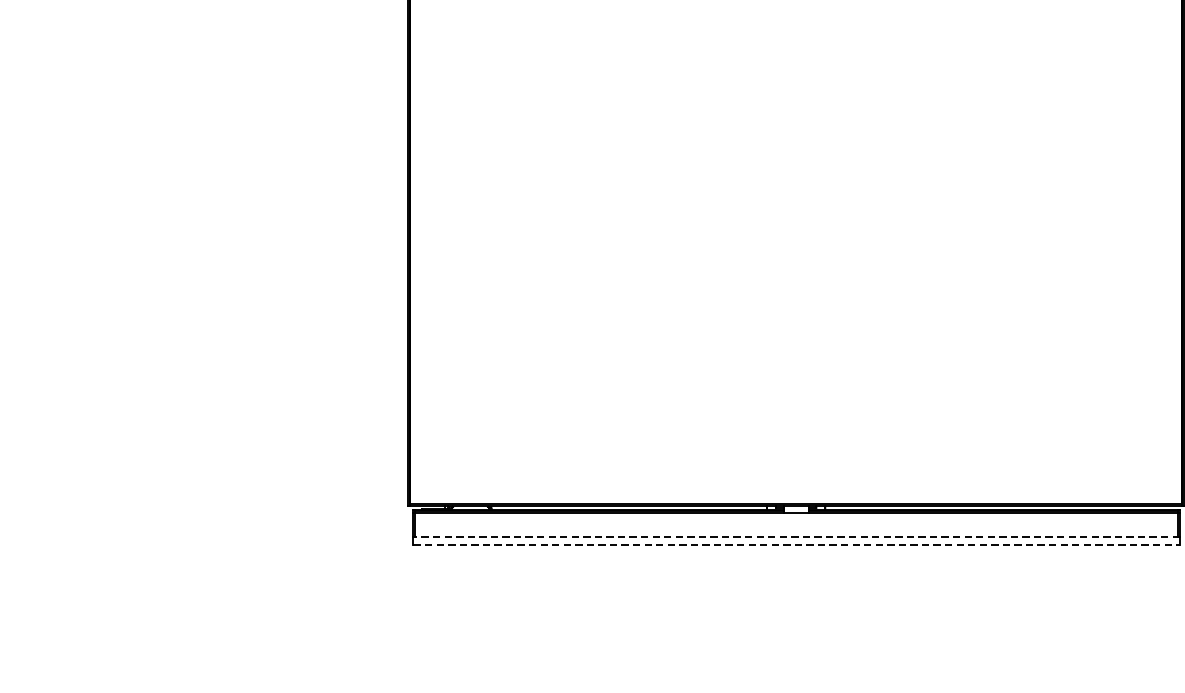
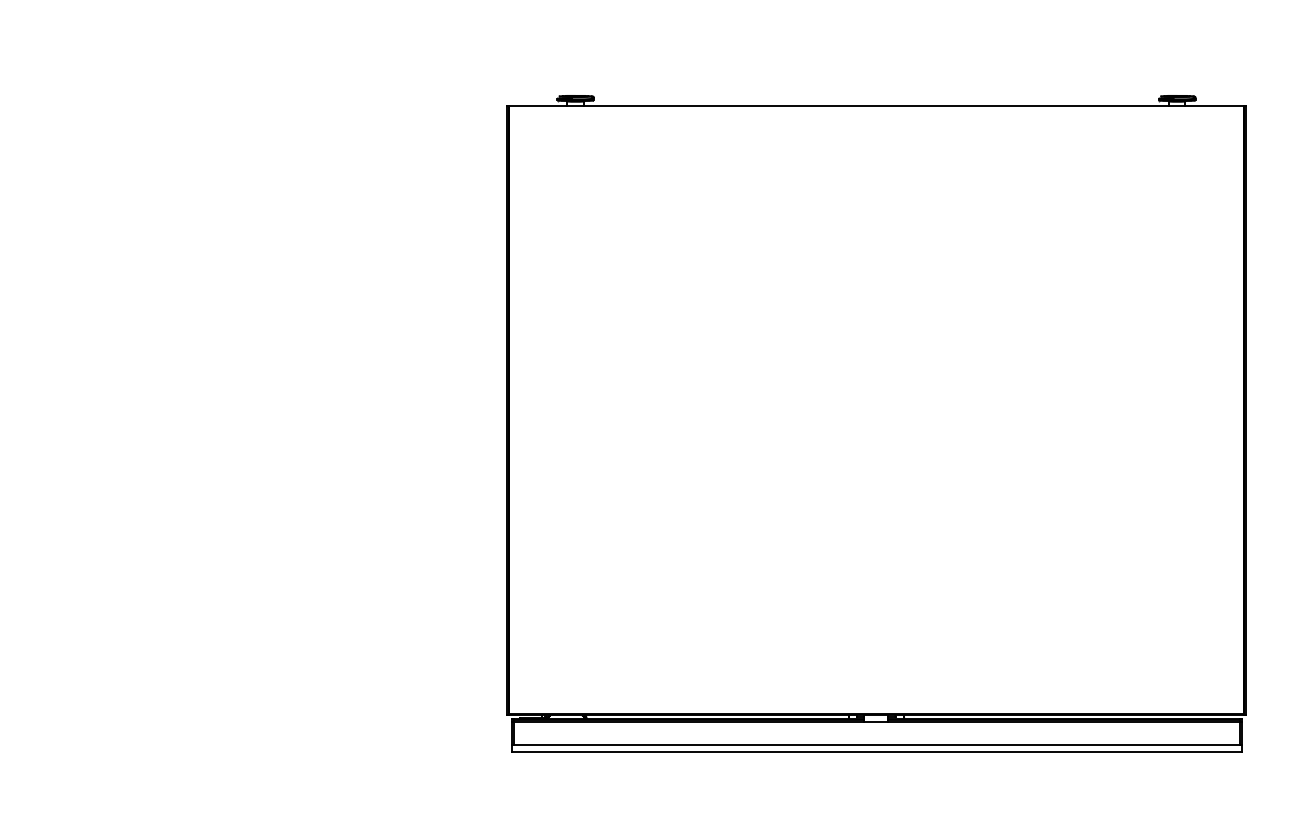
line: (796, 536) -> (876, 744), dashed -> solid
line: (796, 545) -> (876, 752), dashed -> solid

